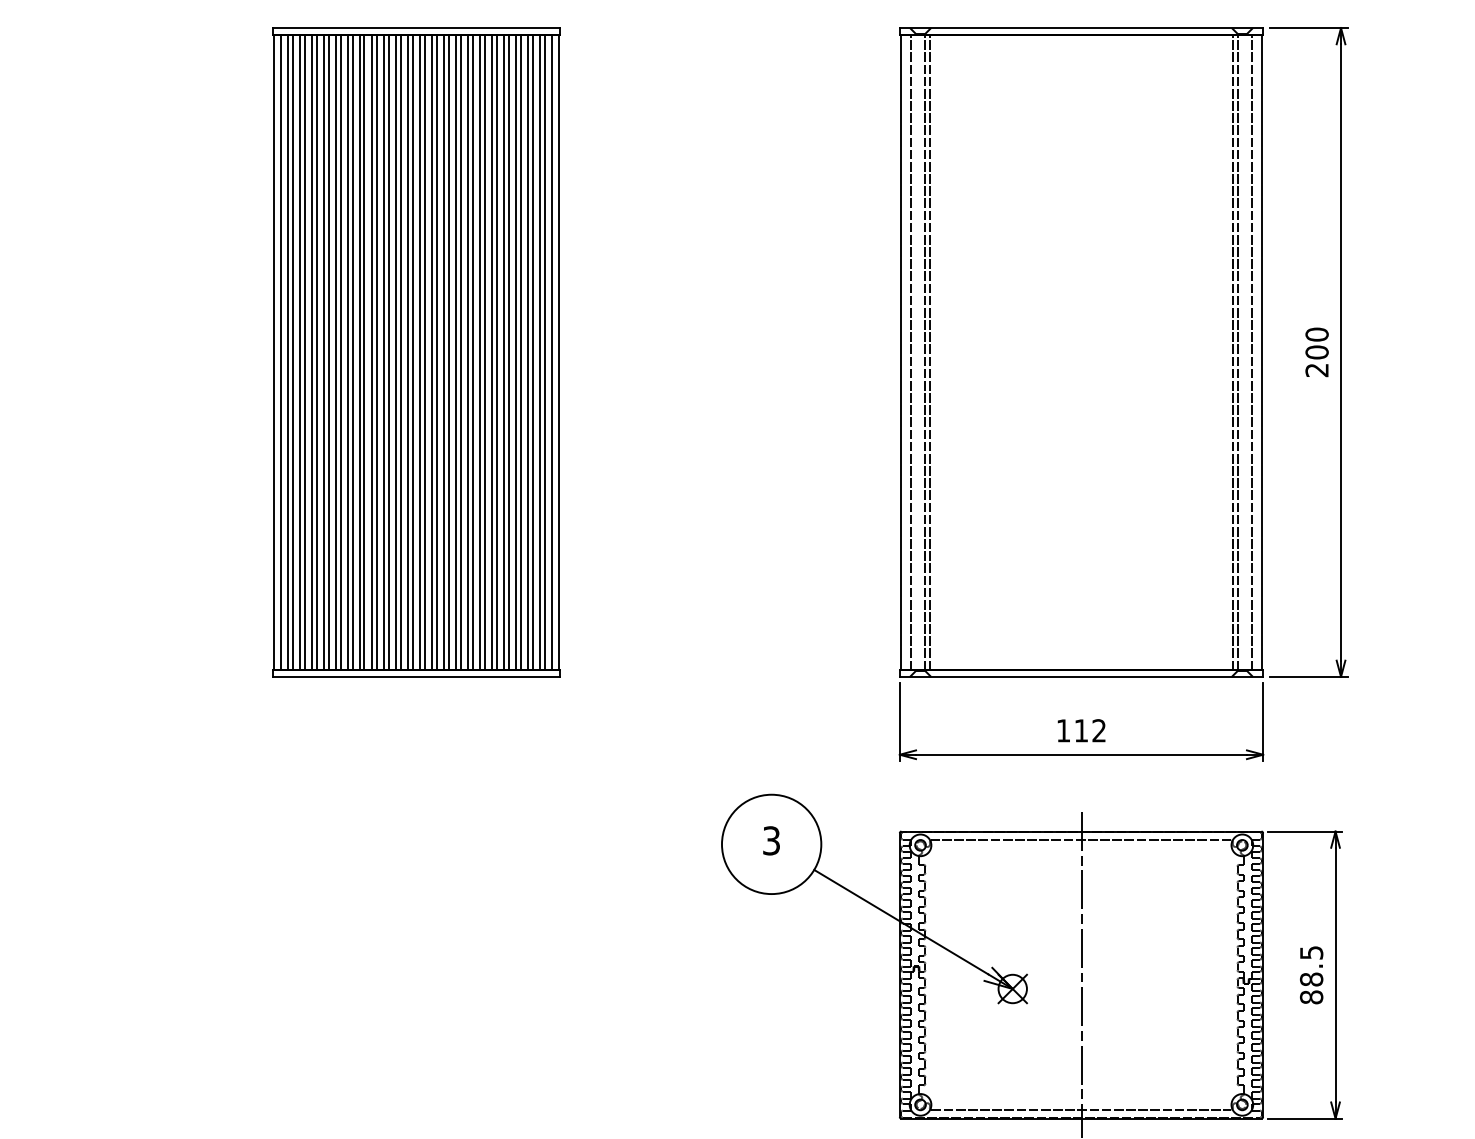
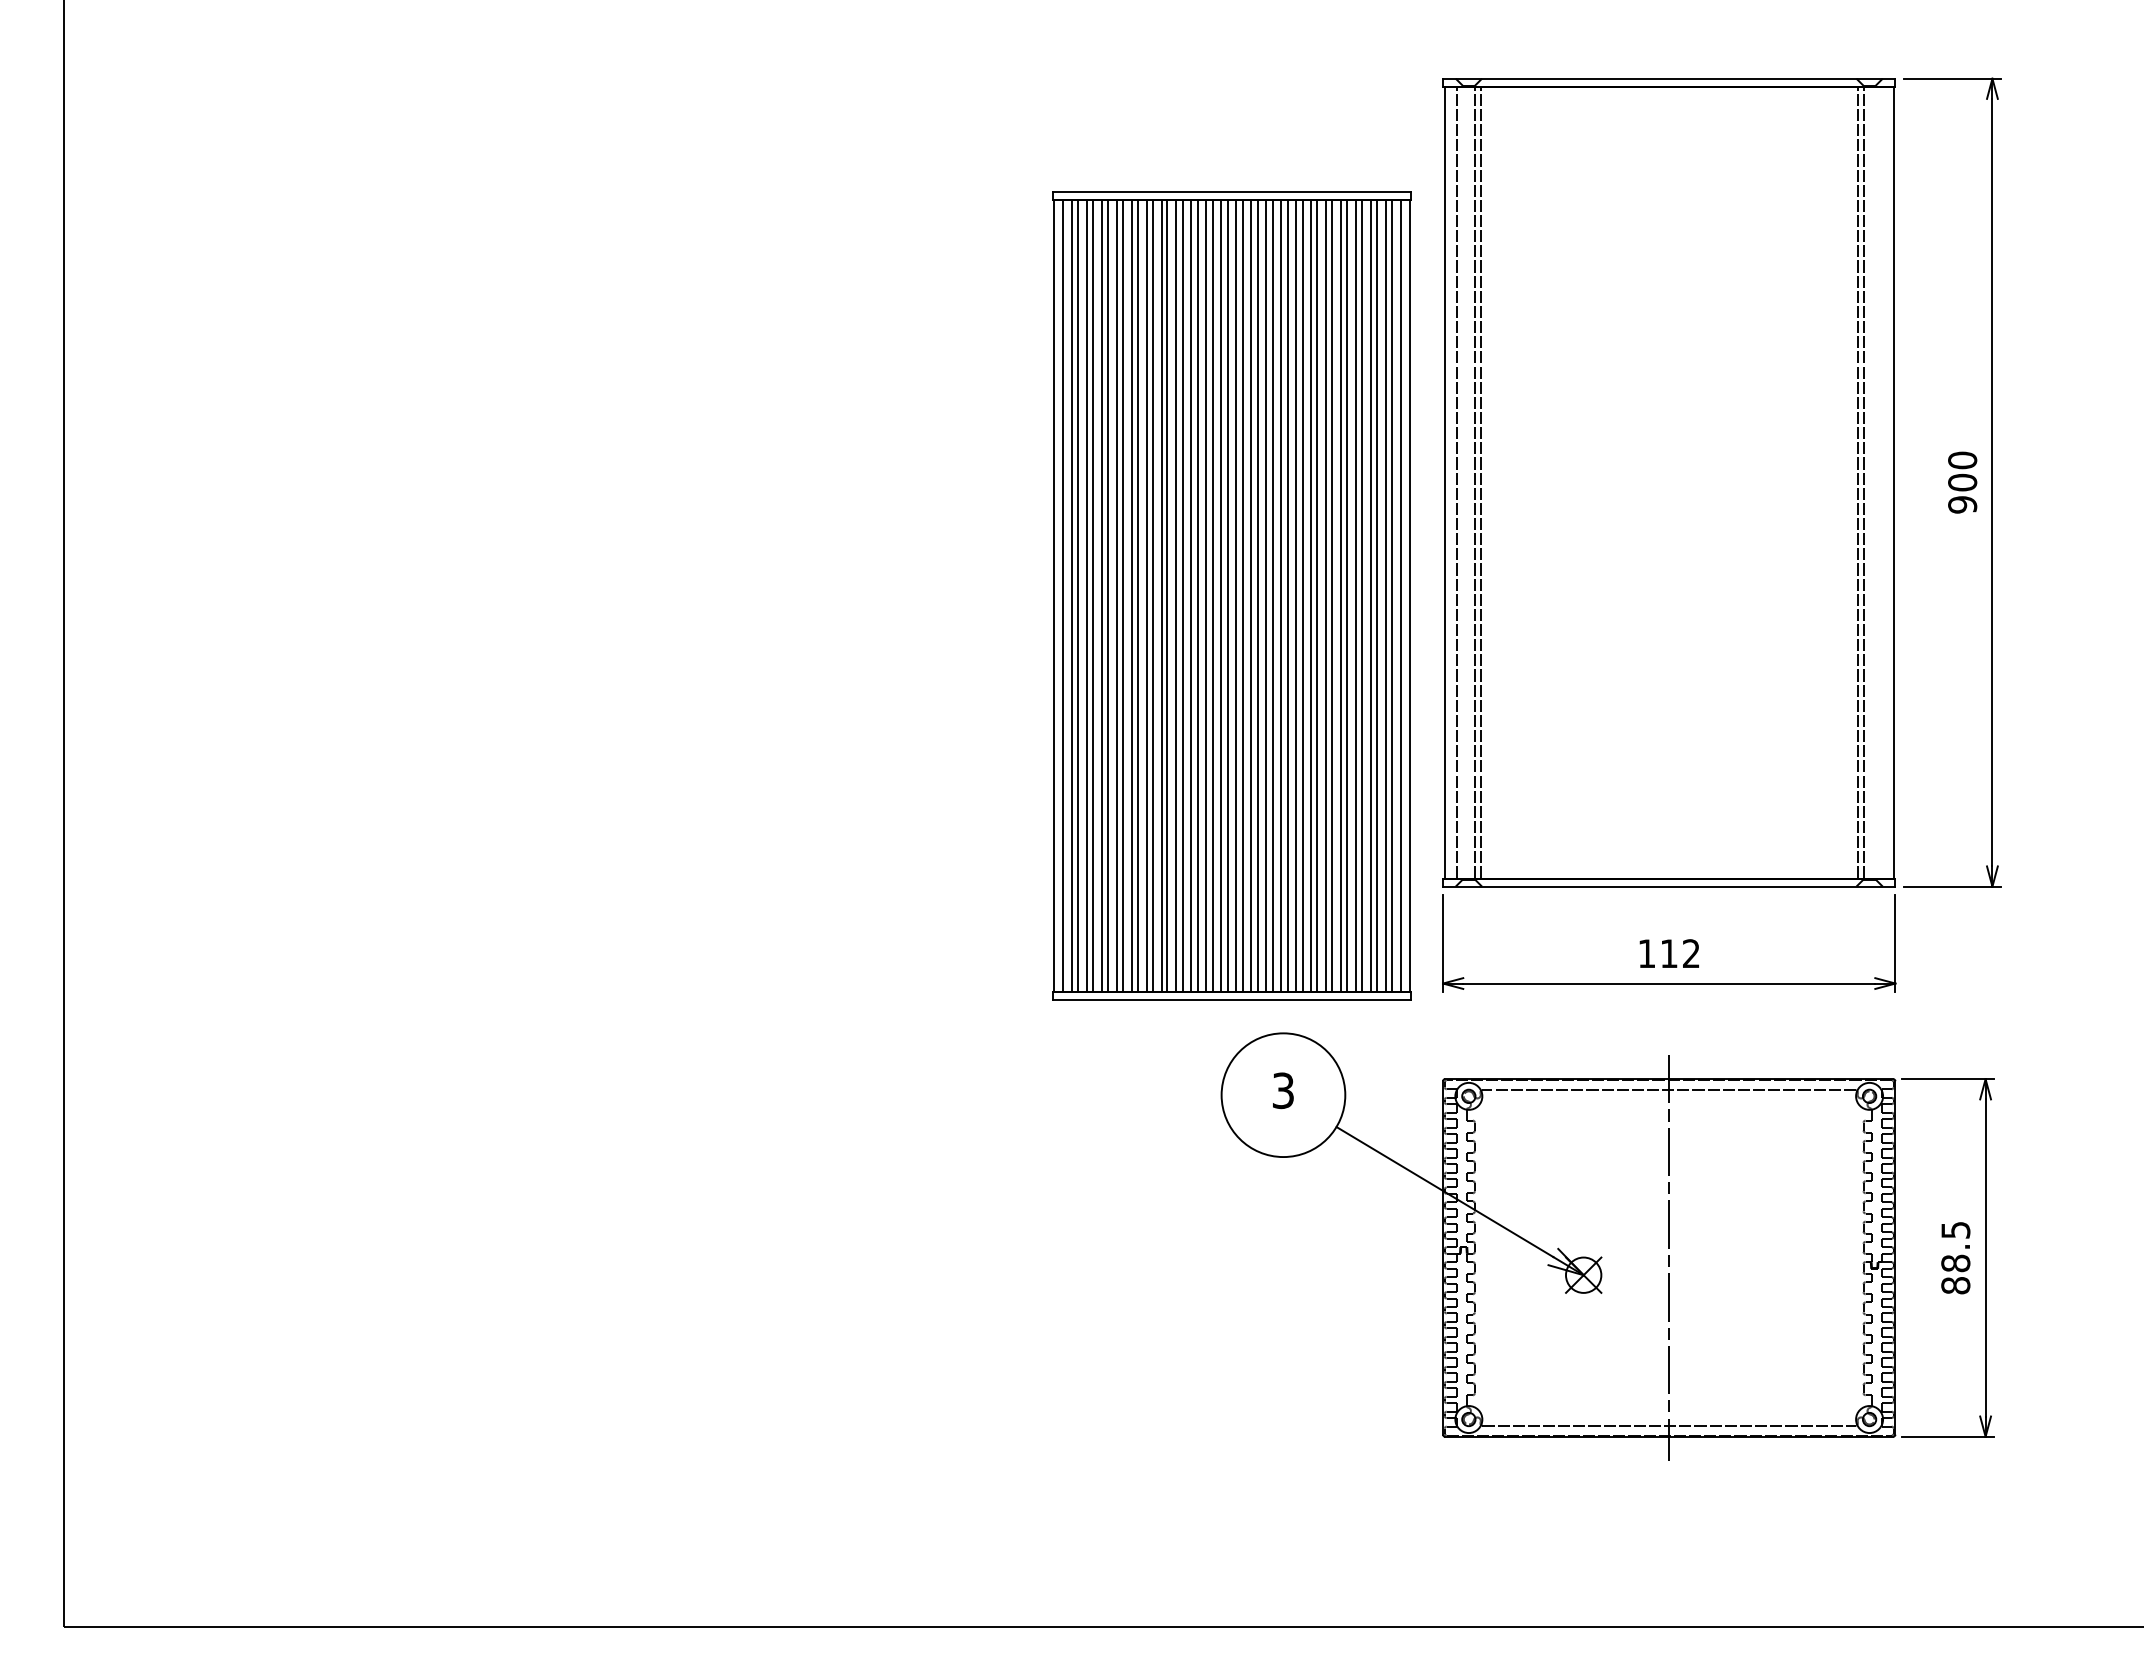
part: (415, 352) -> (1231, 595), moved
line: (1251, 352) -> (1881, 482), removed
text: (1316, 370) -> (1962, 504), 200 -> 900

